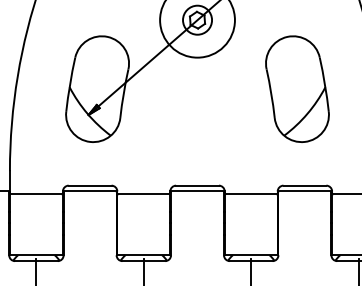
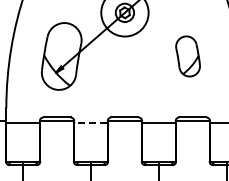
part: (296, 89) -> (187, 56), size x0.6
line: (144, 193) -> (91, 122), solid -> dashed

